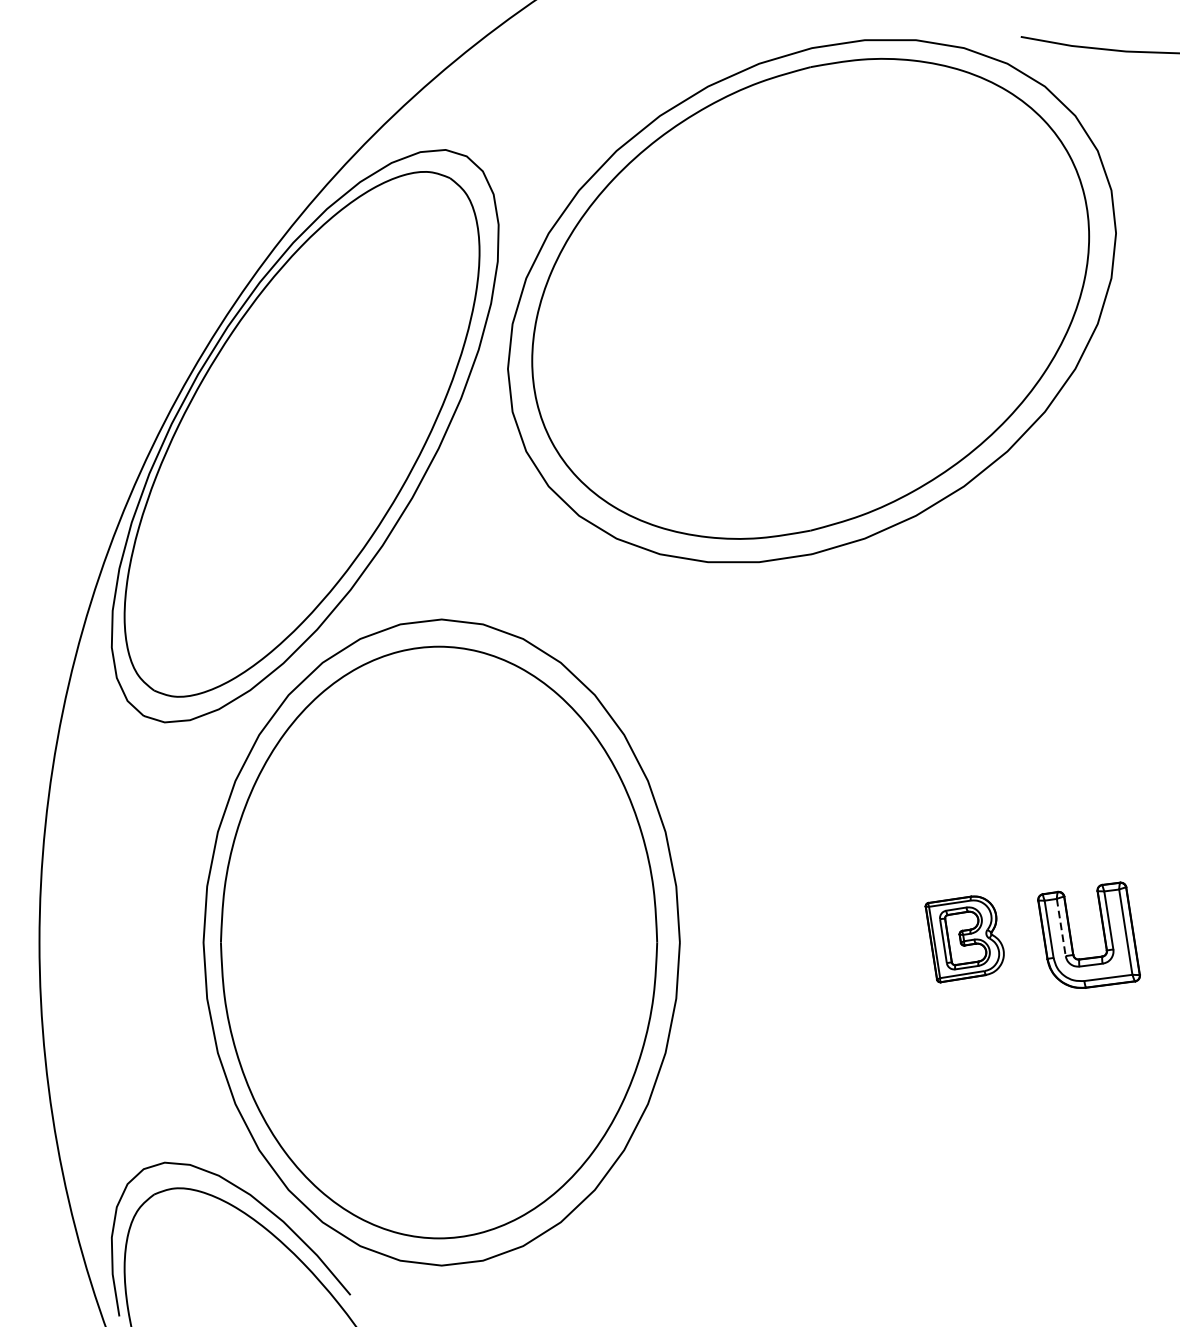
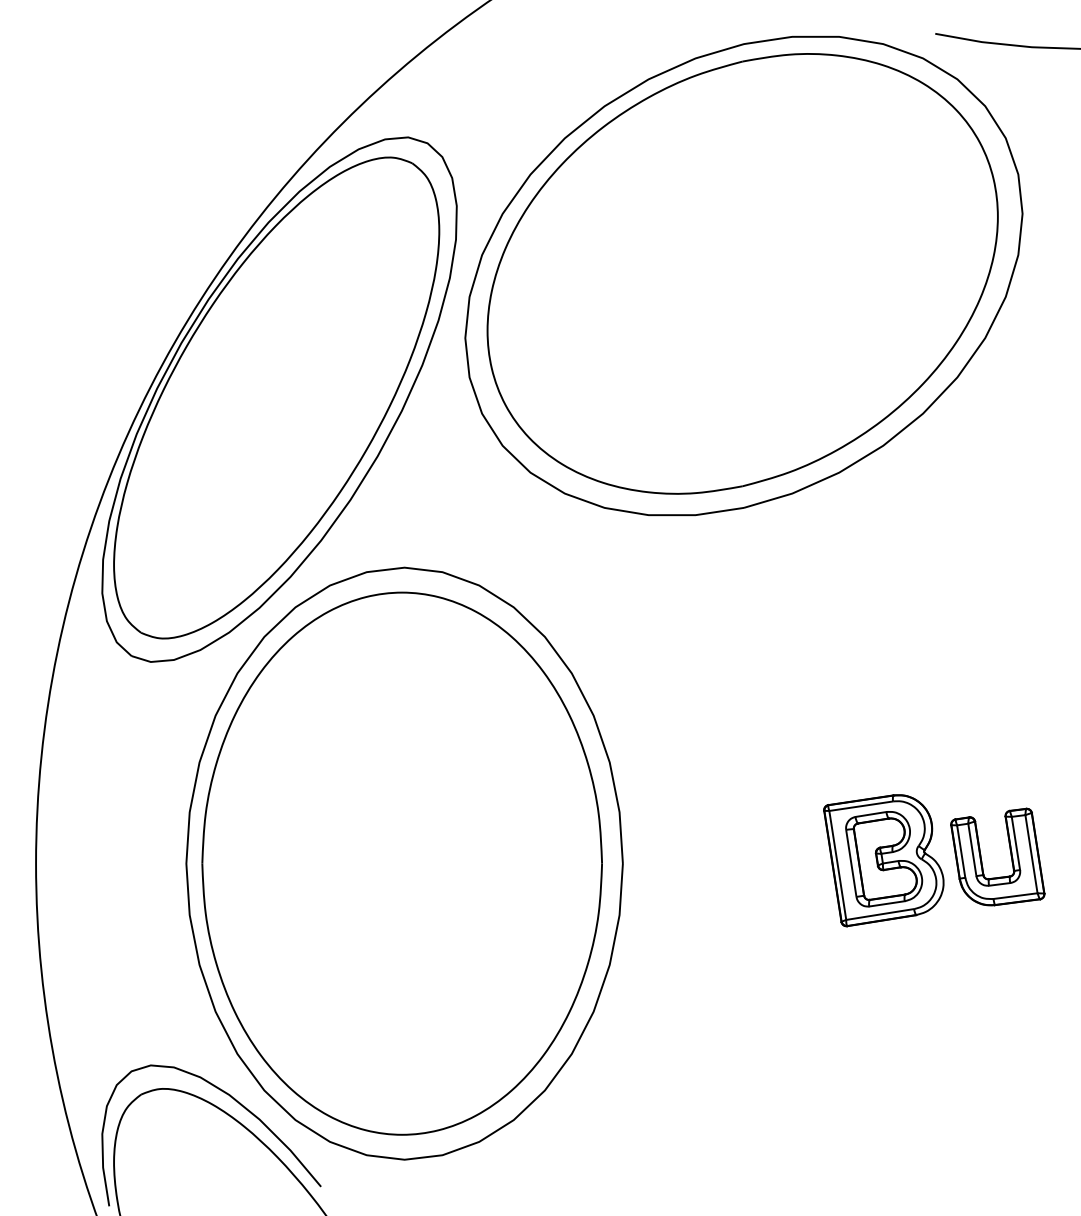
line: (1061, 927) -> (972, 849), dashed -> solid
part: (964, 939) -> (883, 860), size x1.67

